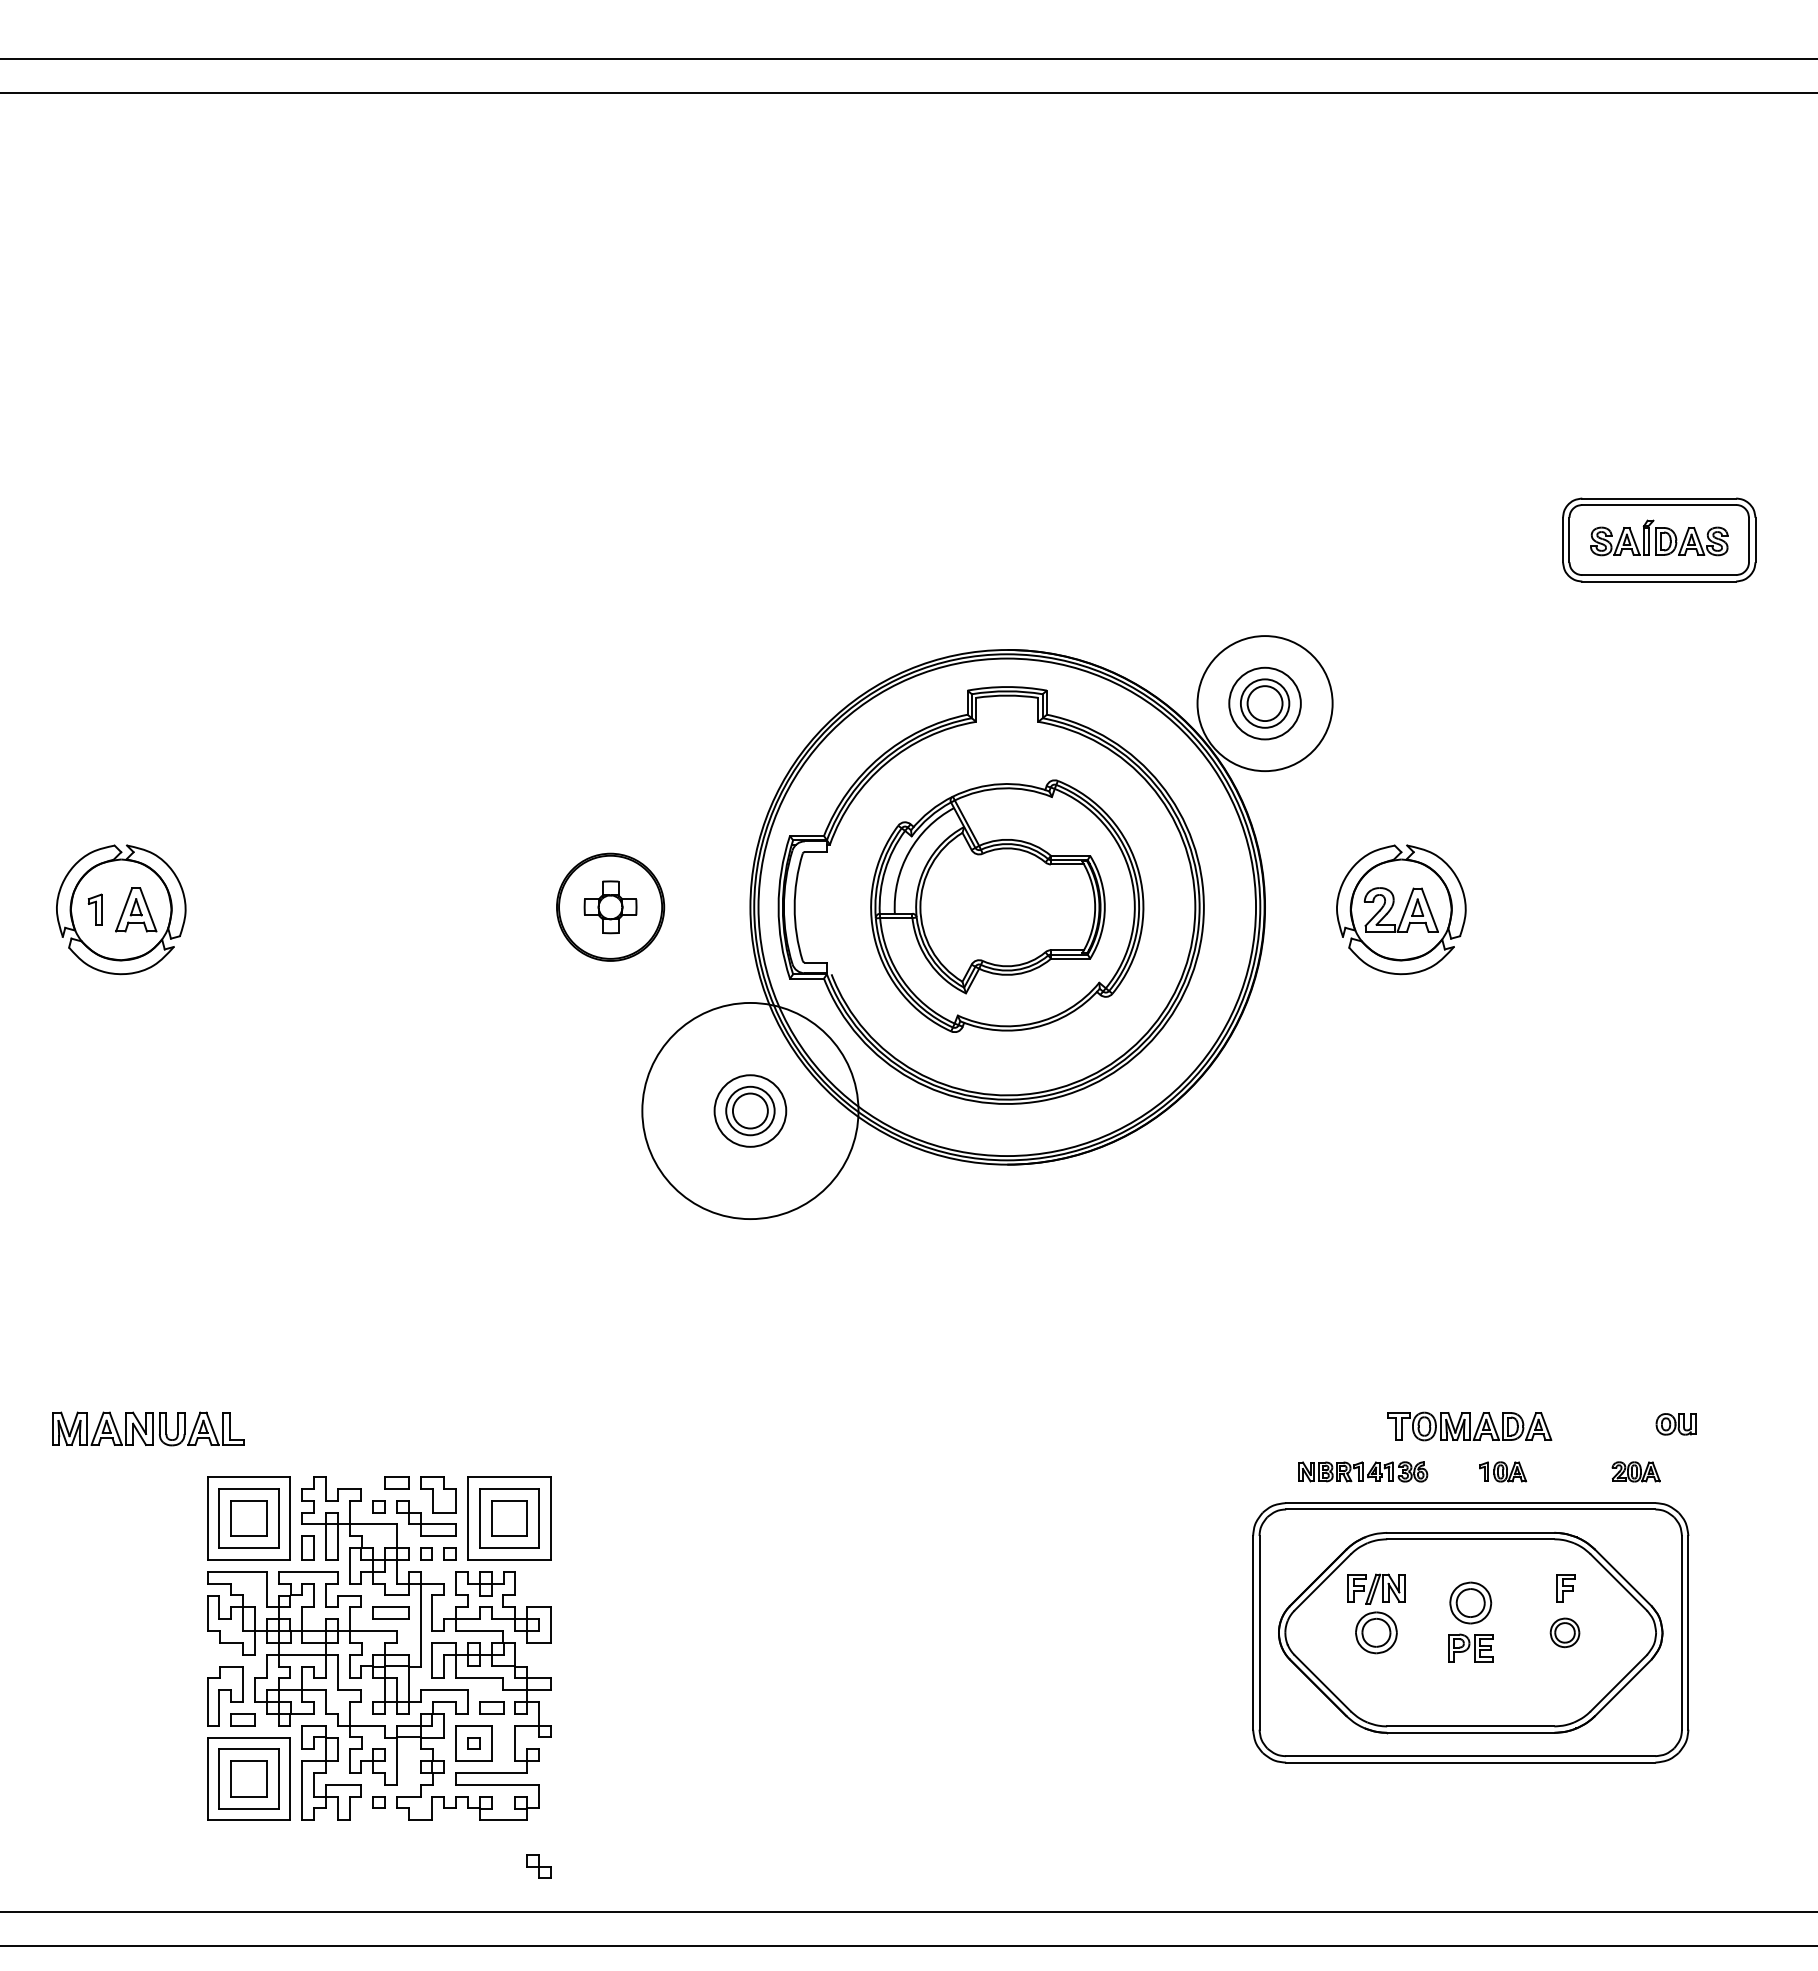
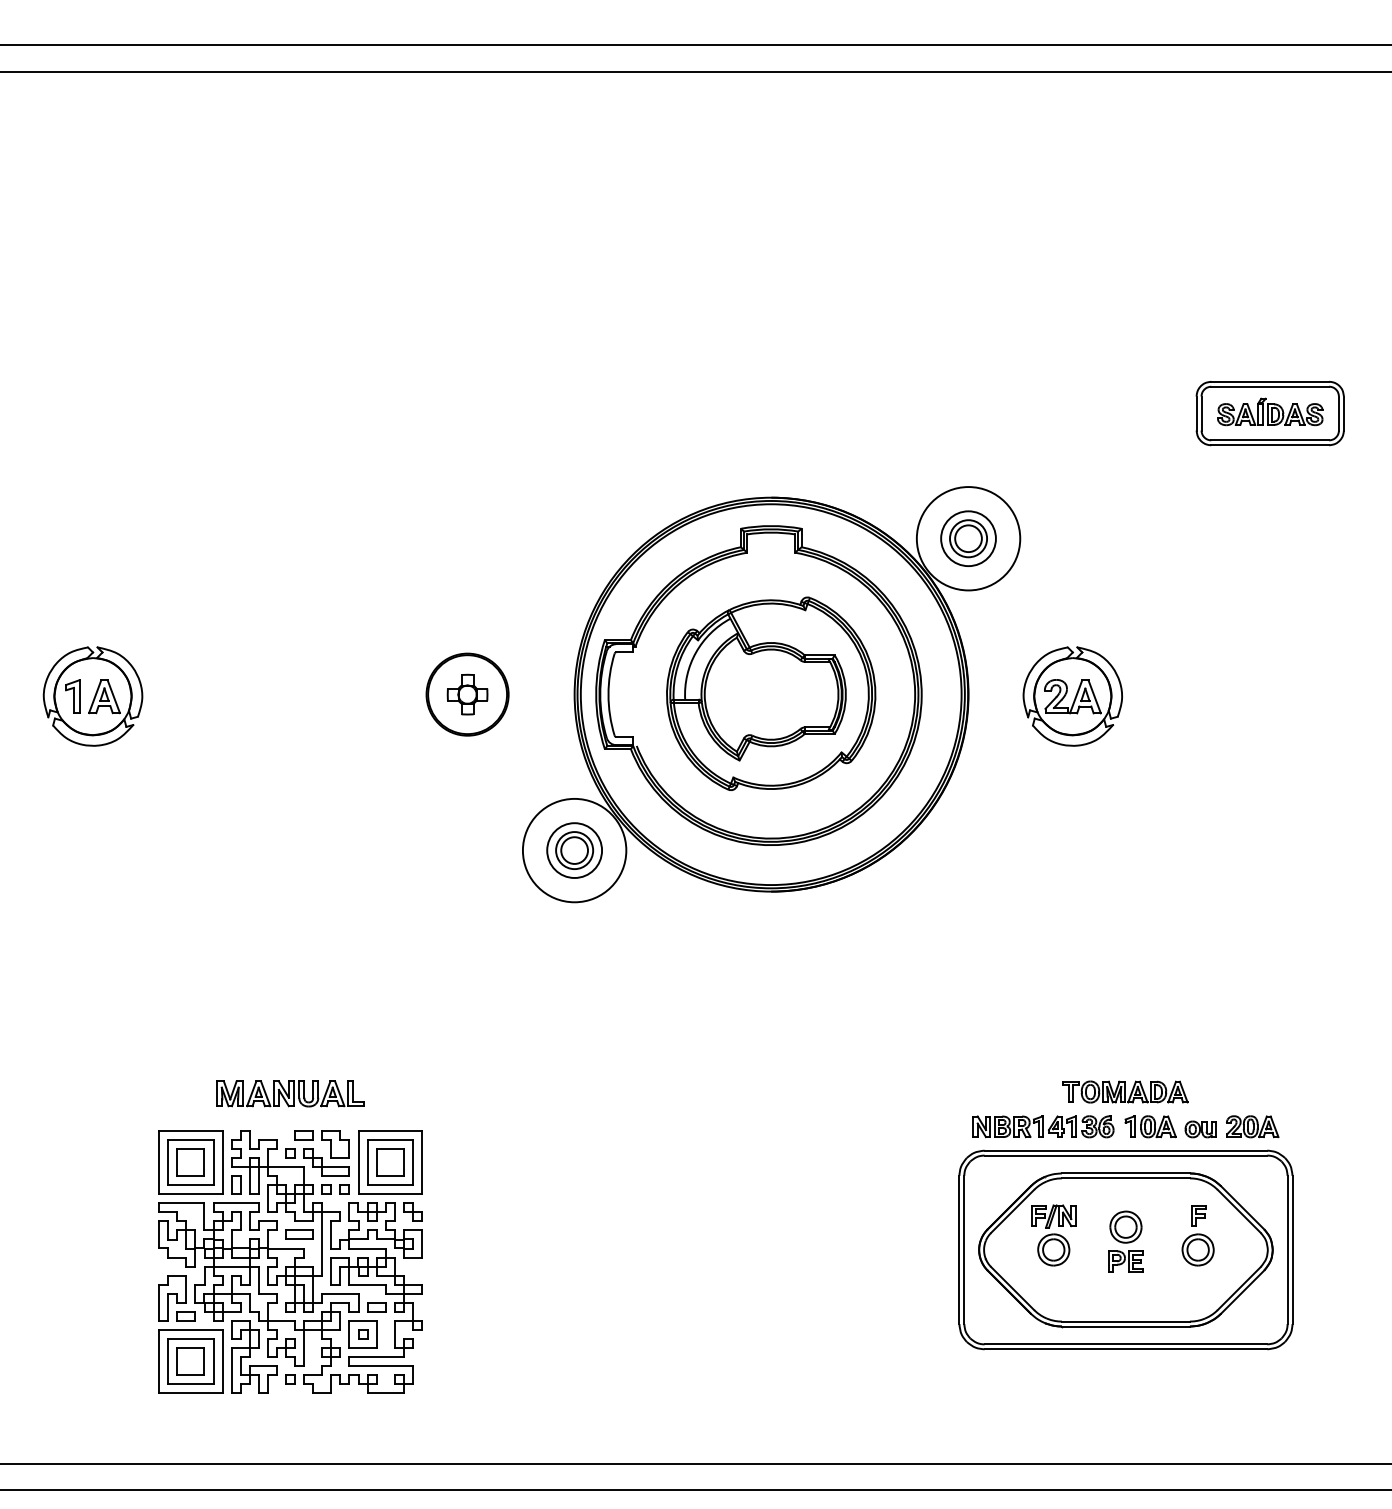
part: (95, 909) -> (73, 696), size x1.43
circle: (749, 1110) -> (573, 850), size x0.62
part: (1675, 1424) -> (1200, 1129), moved
part: (148, 1428) -> (290, 1093), moved
part: (1363, 1471) -> (1043, 1126), size x1.43
part: (1502, 1471) -> (1150, 1126), size x1.43
part: (1635, 1471) -> (1252, 1126), size x1.43
part: (1564, 1632) -> (1197, 1249), size x1.43
part: (538, 1866) -> (412, 1212), moved

